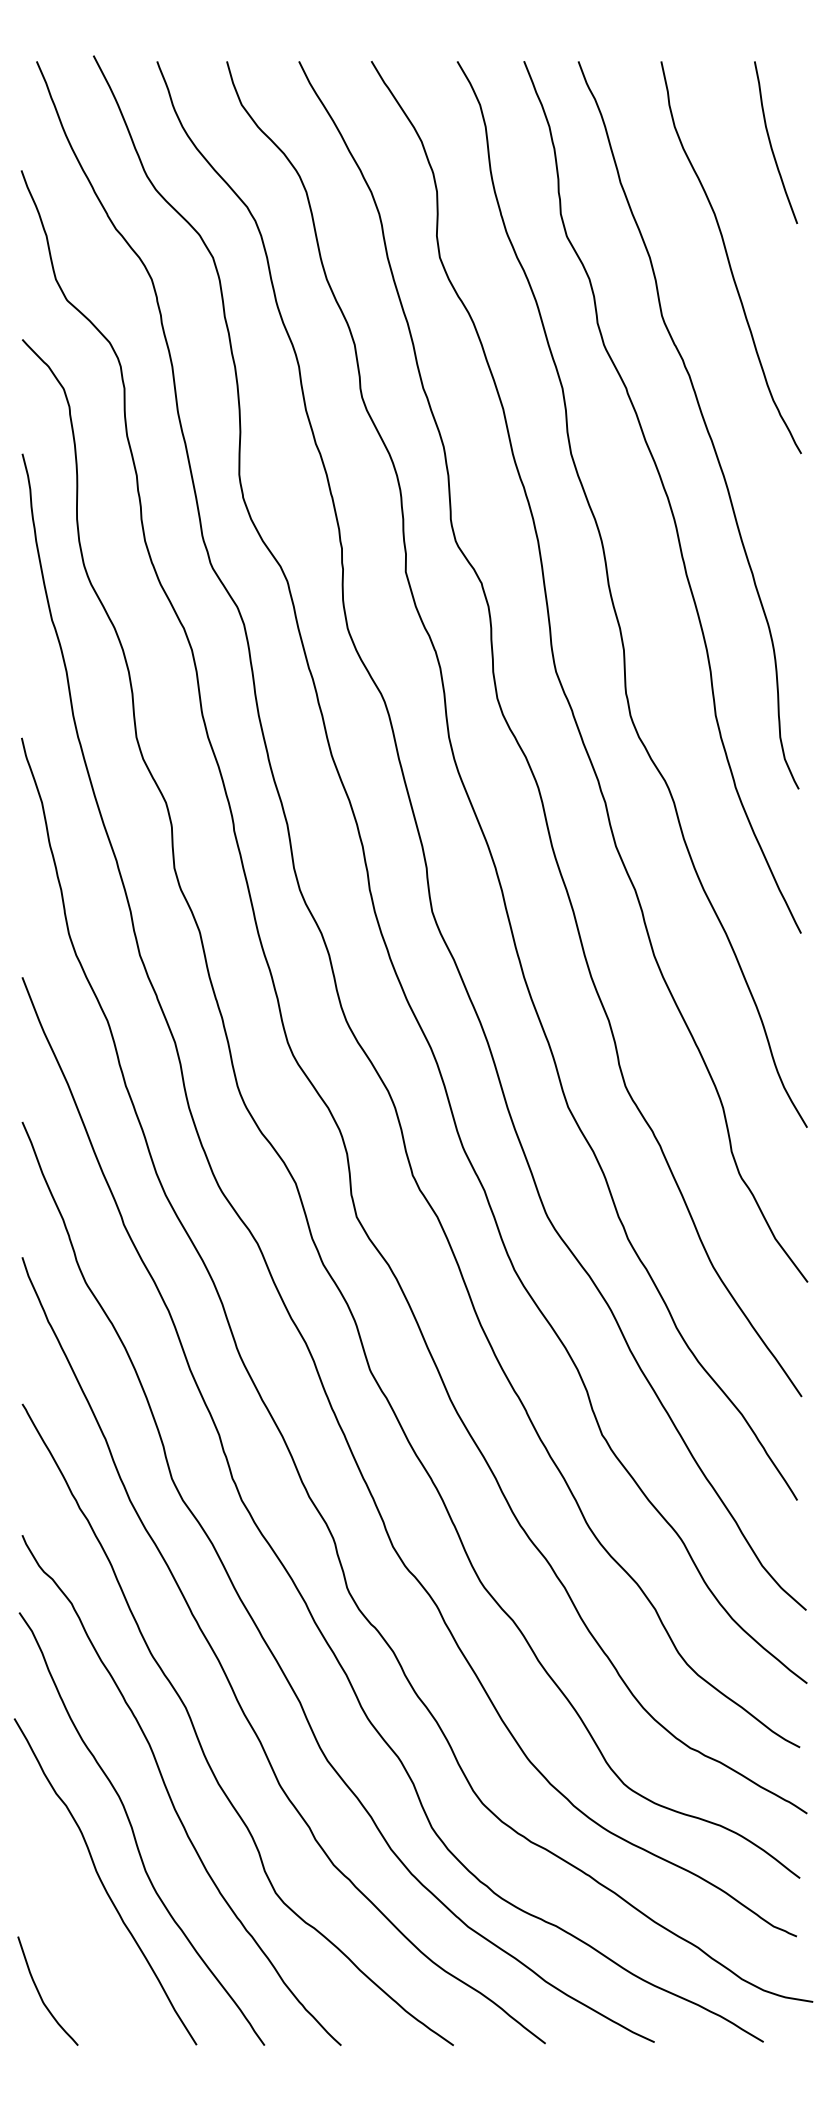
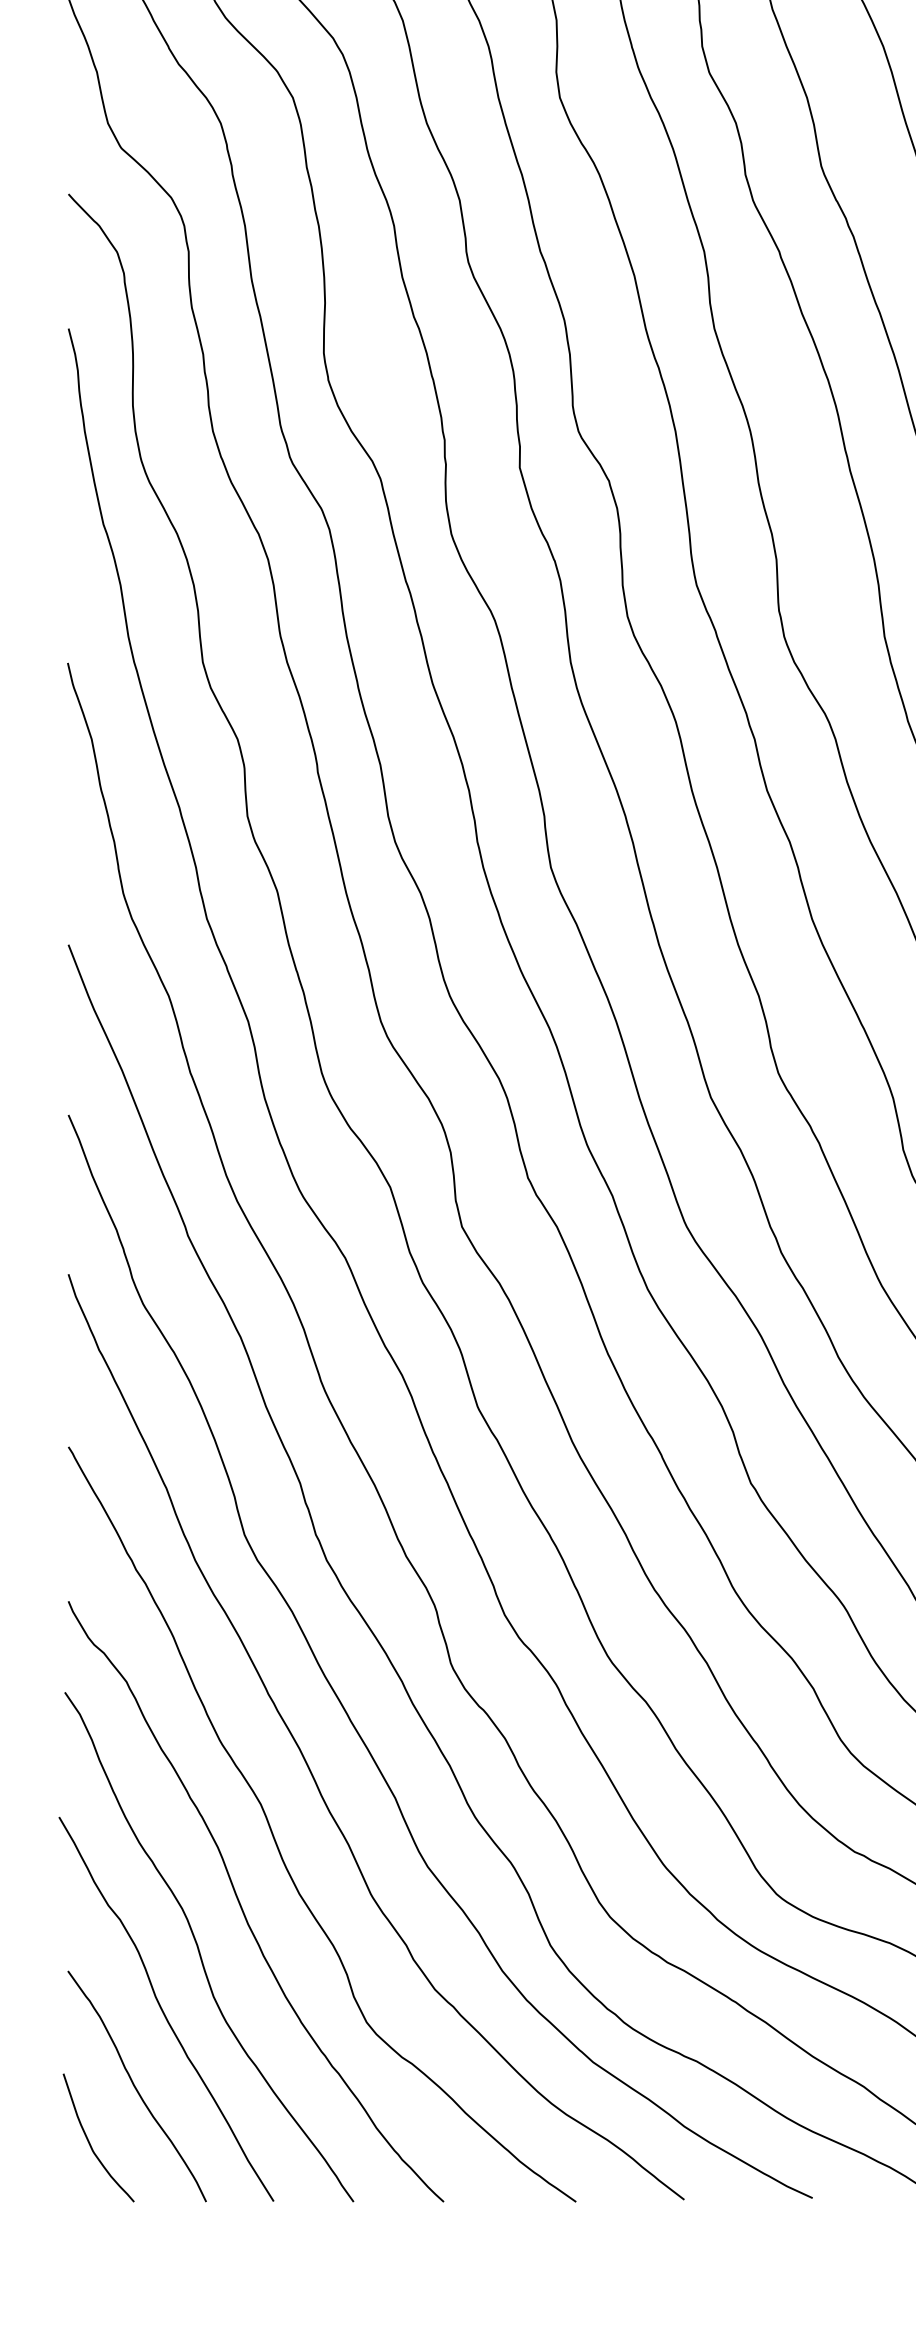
curve: (79, 1947) -> (135, 2086), added

